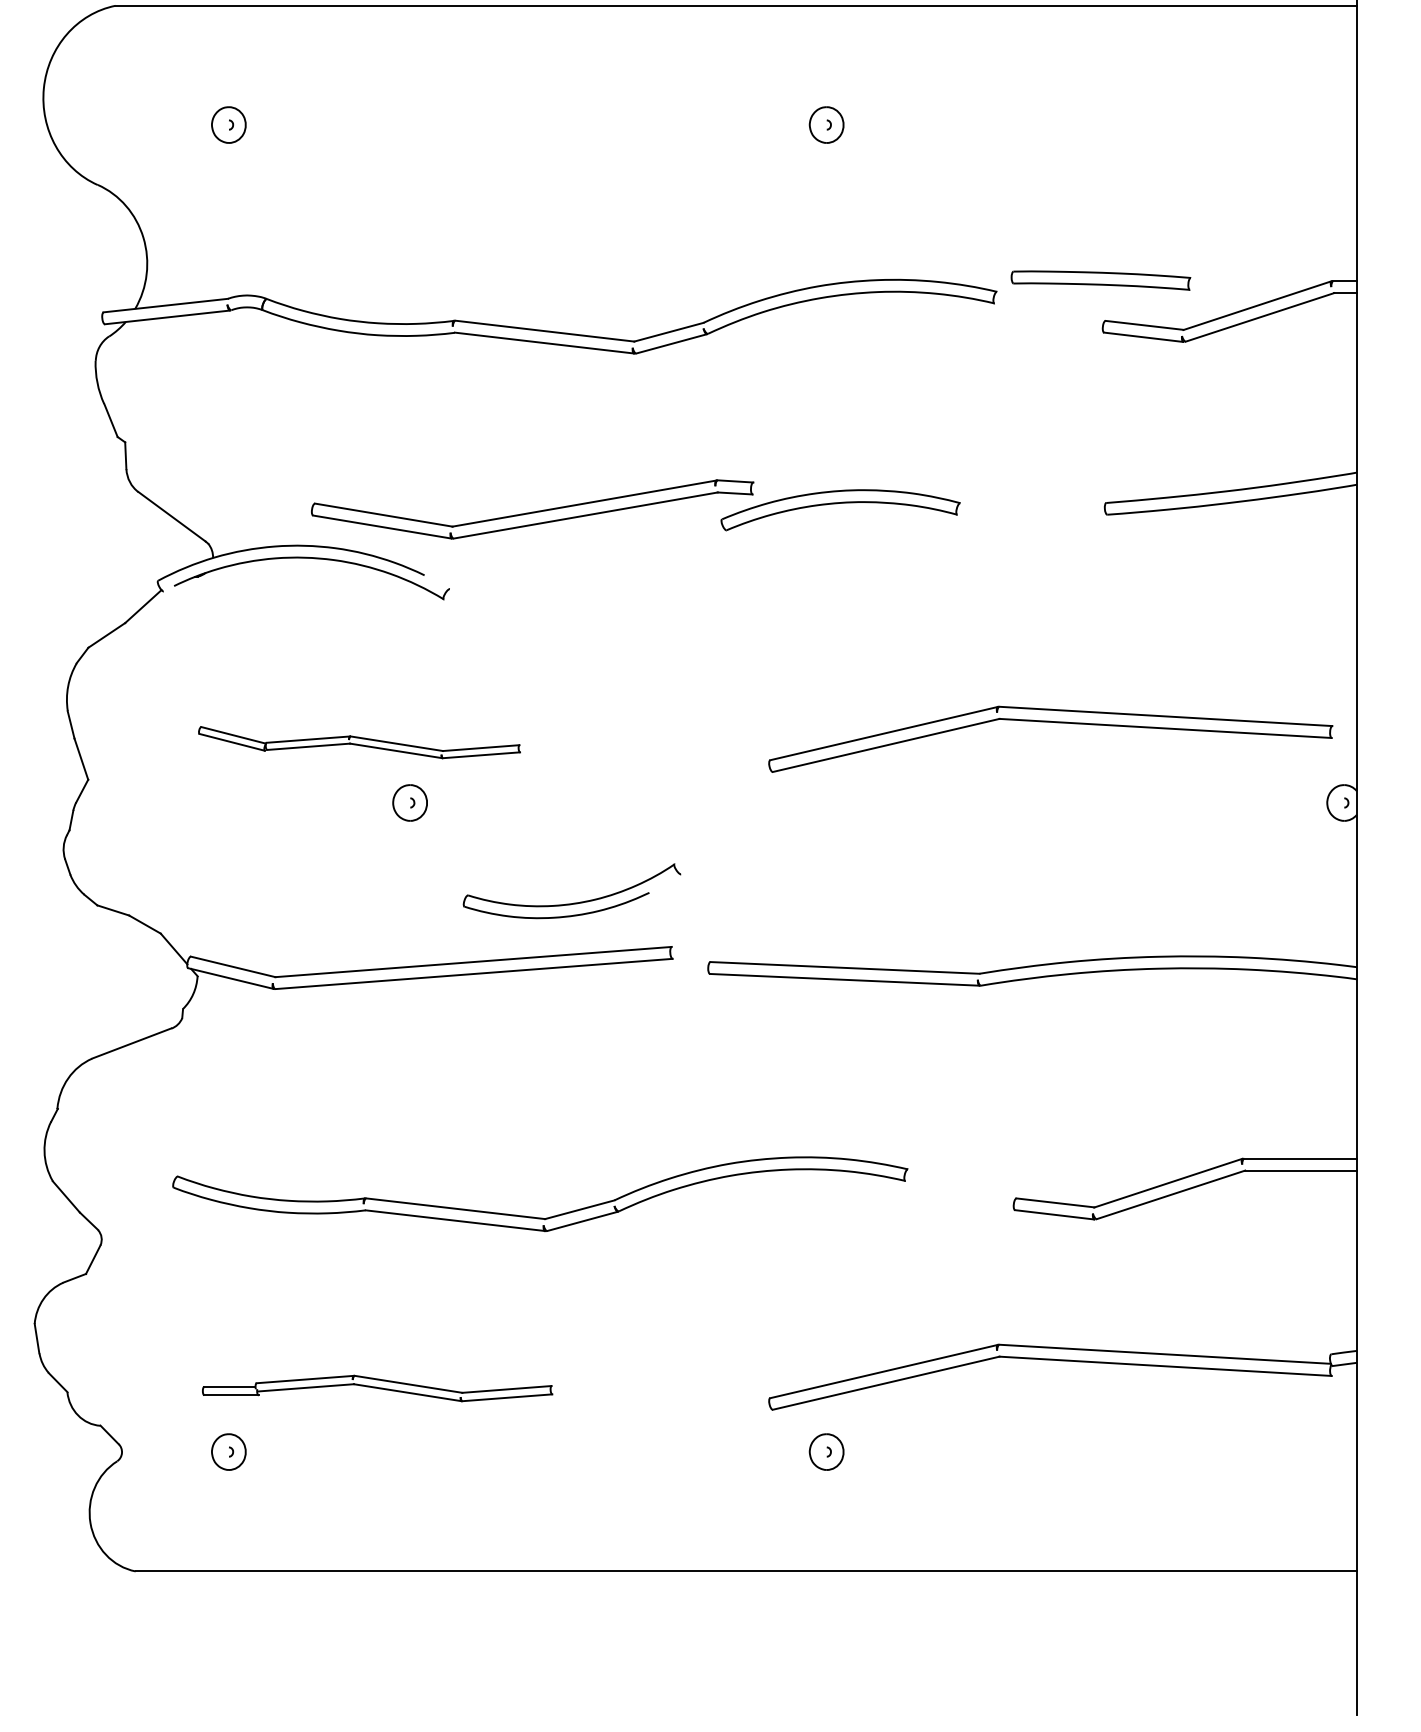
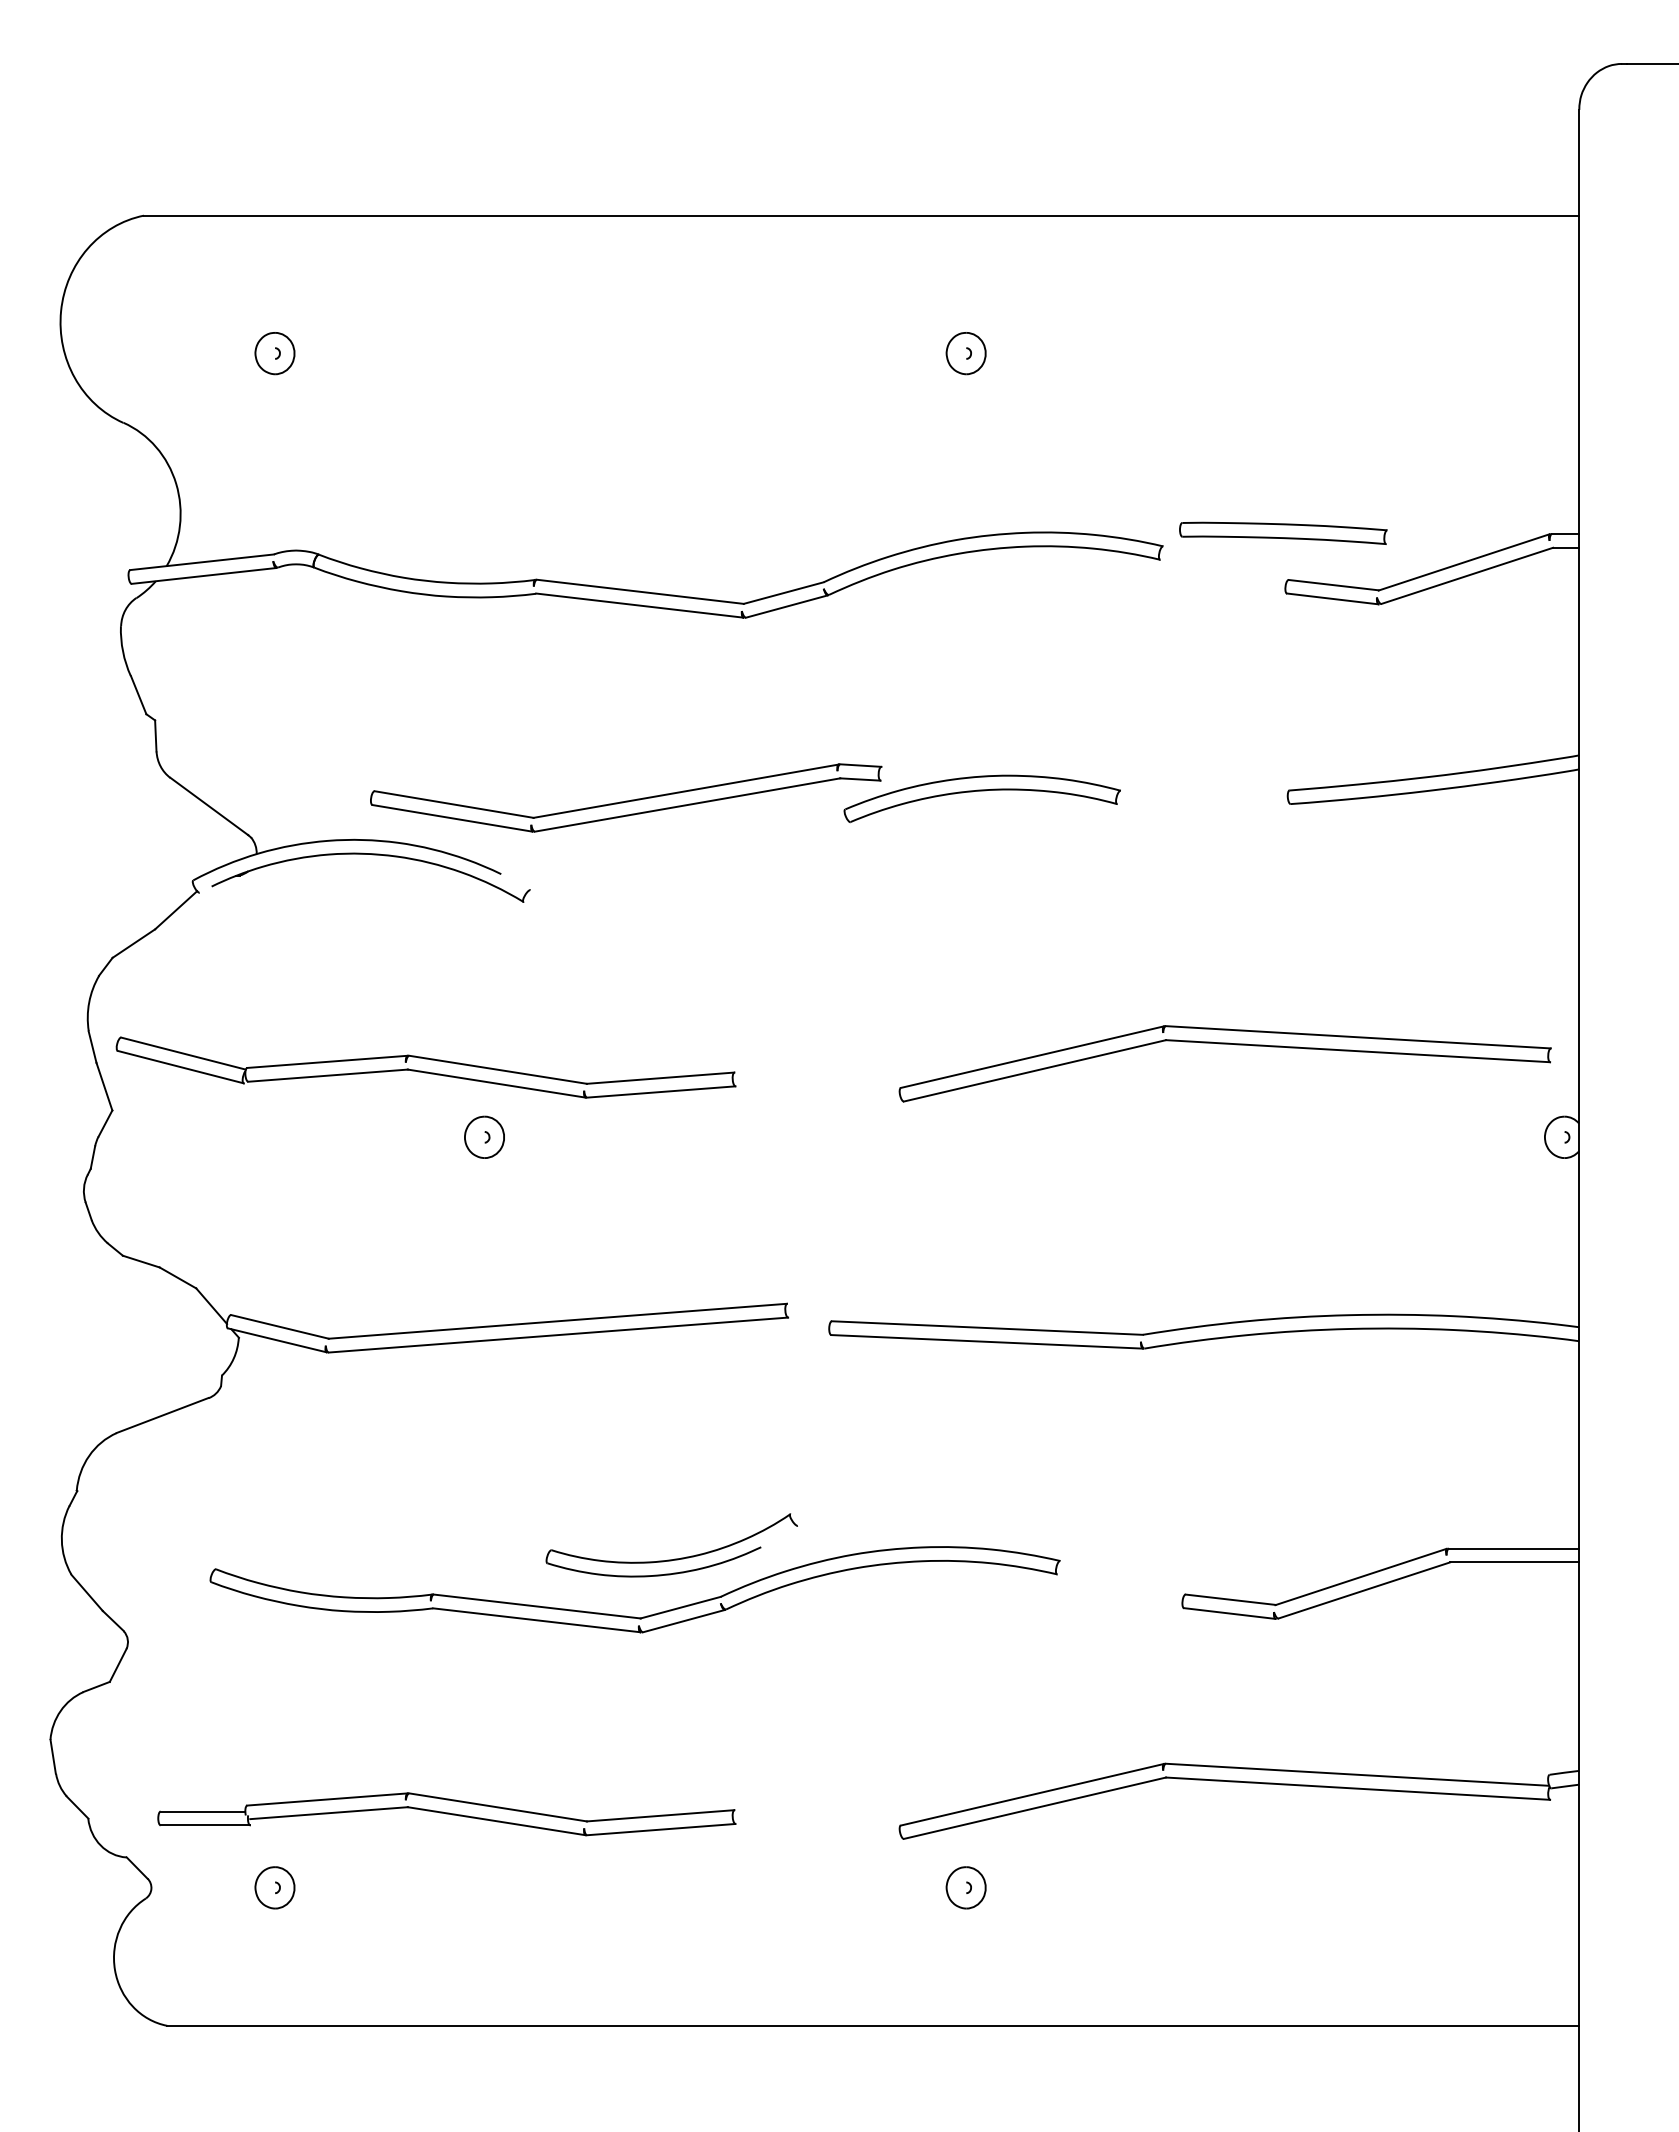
part: (359, 742) -> (425, 1067), size x1.67
part: (574, 902) -> (674, 1558), moved
part: (377, 1388) -> (446, 1814), size x1.43

